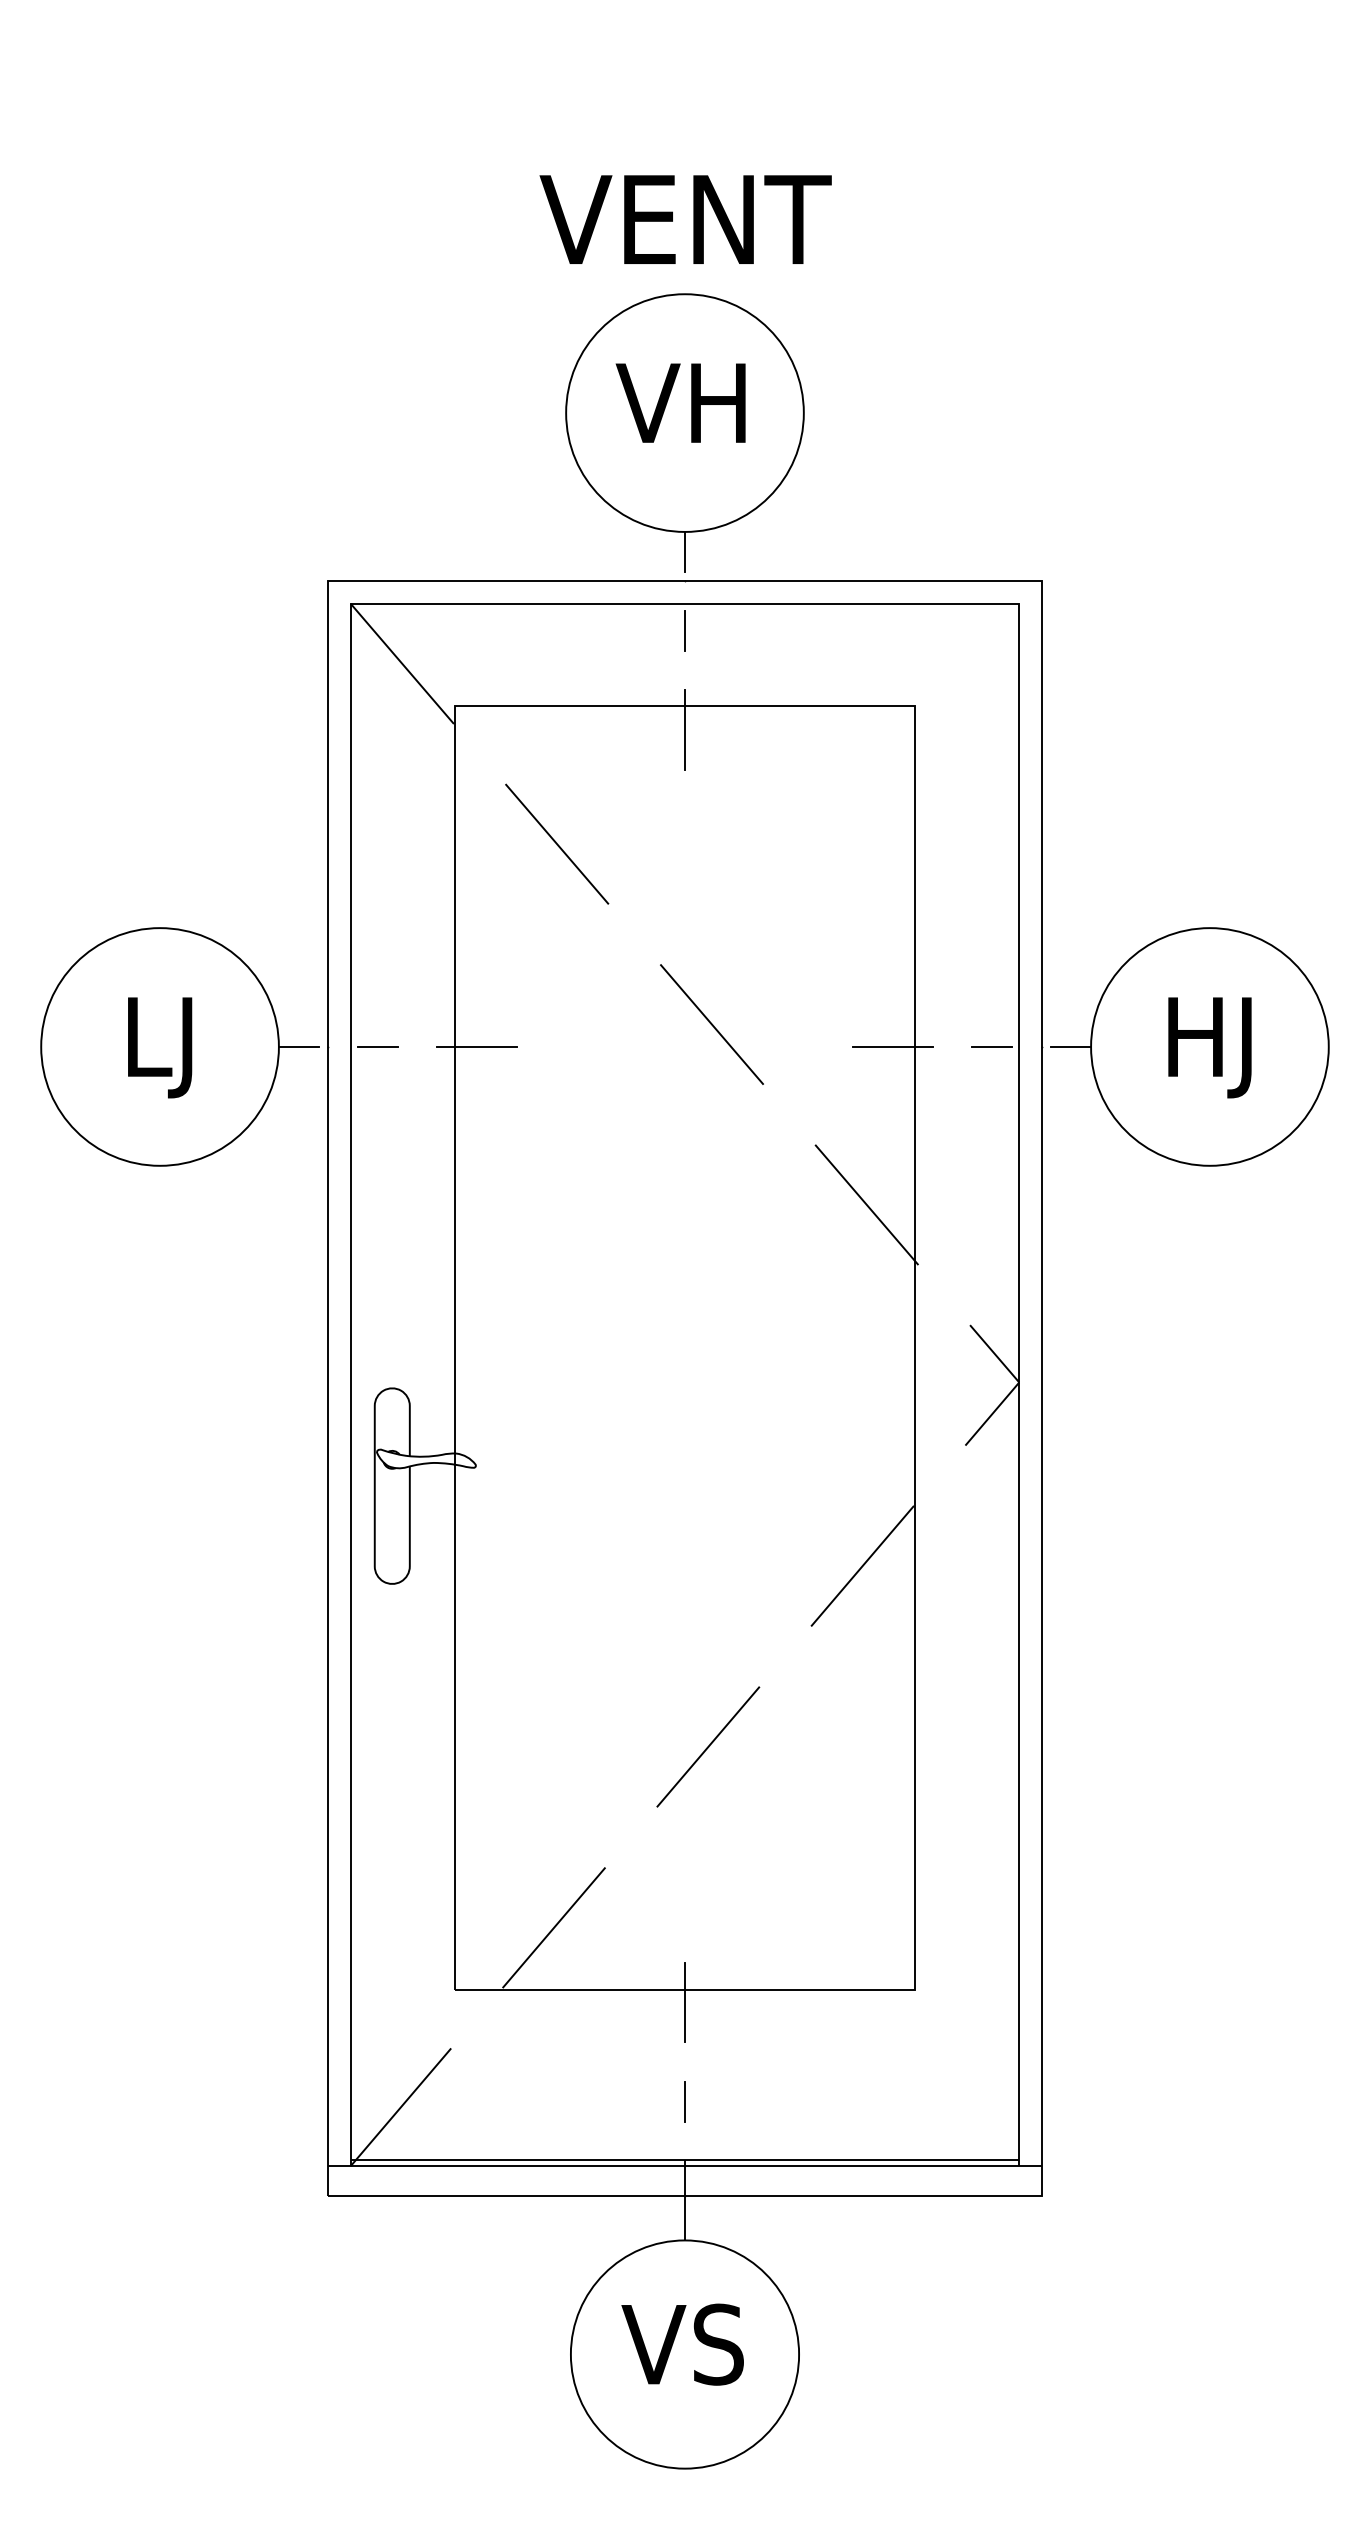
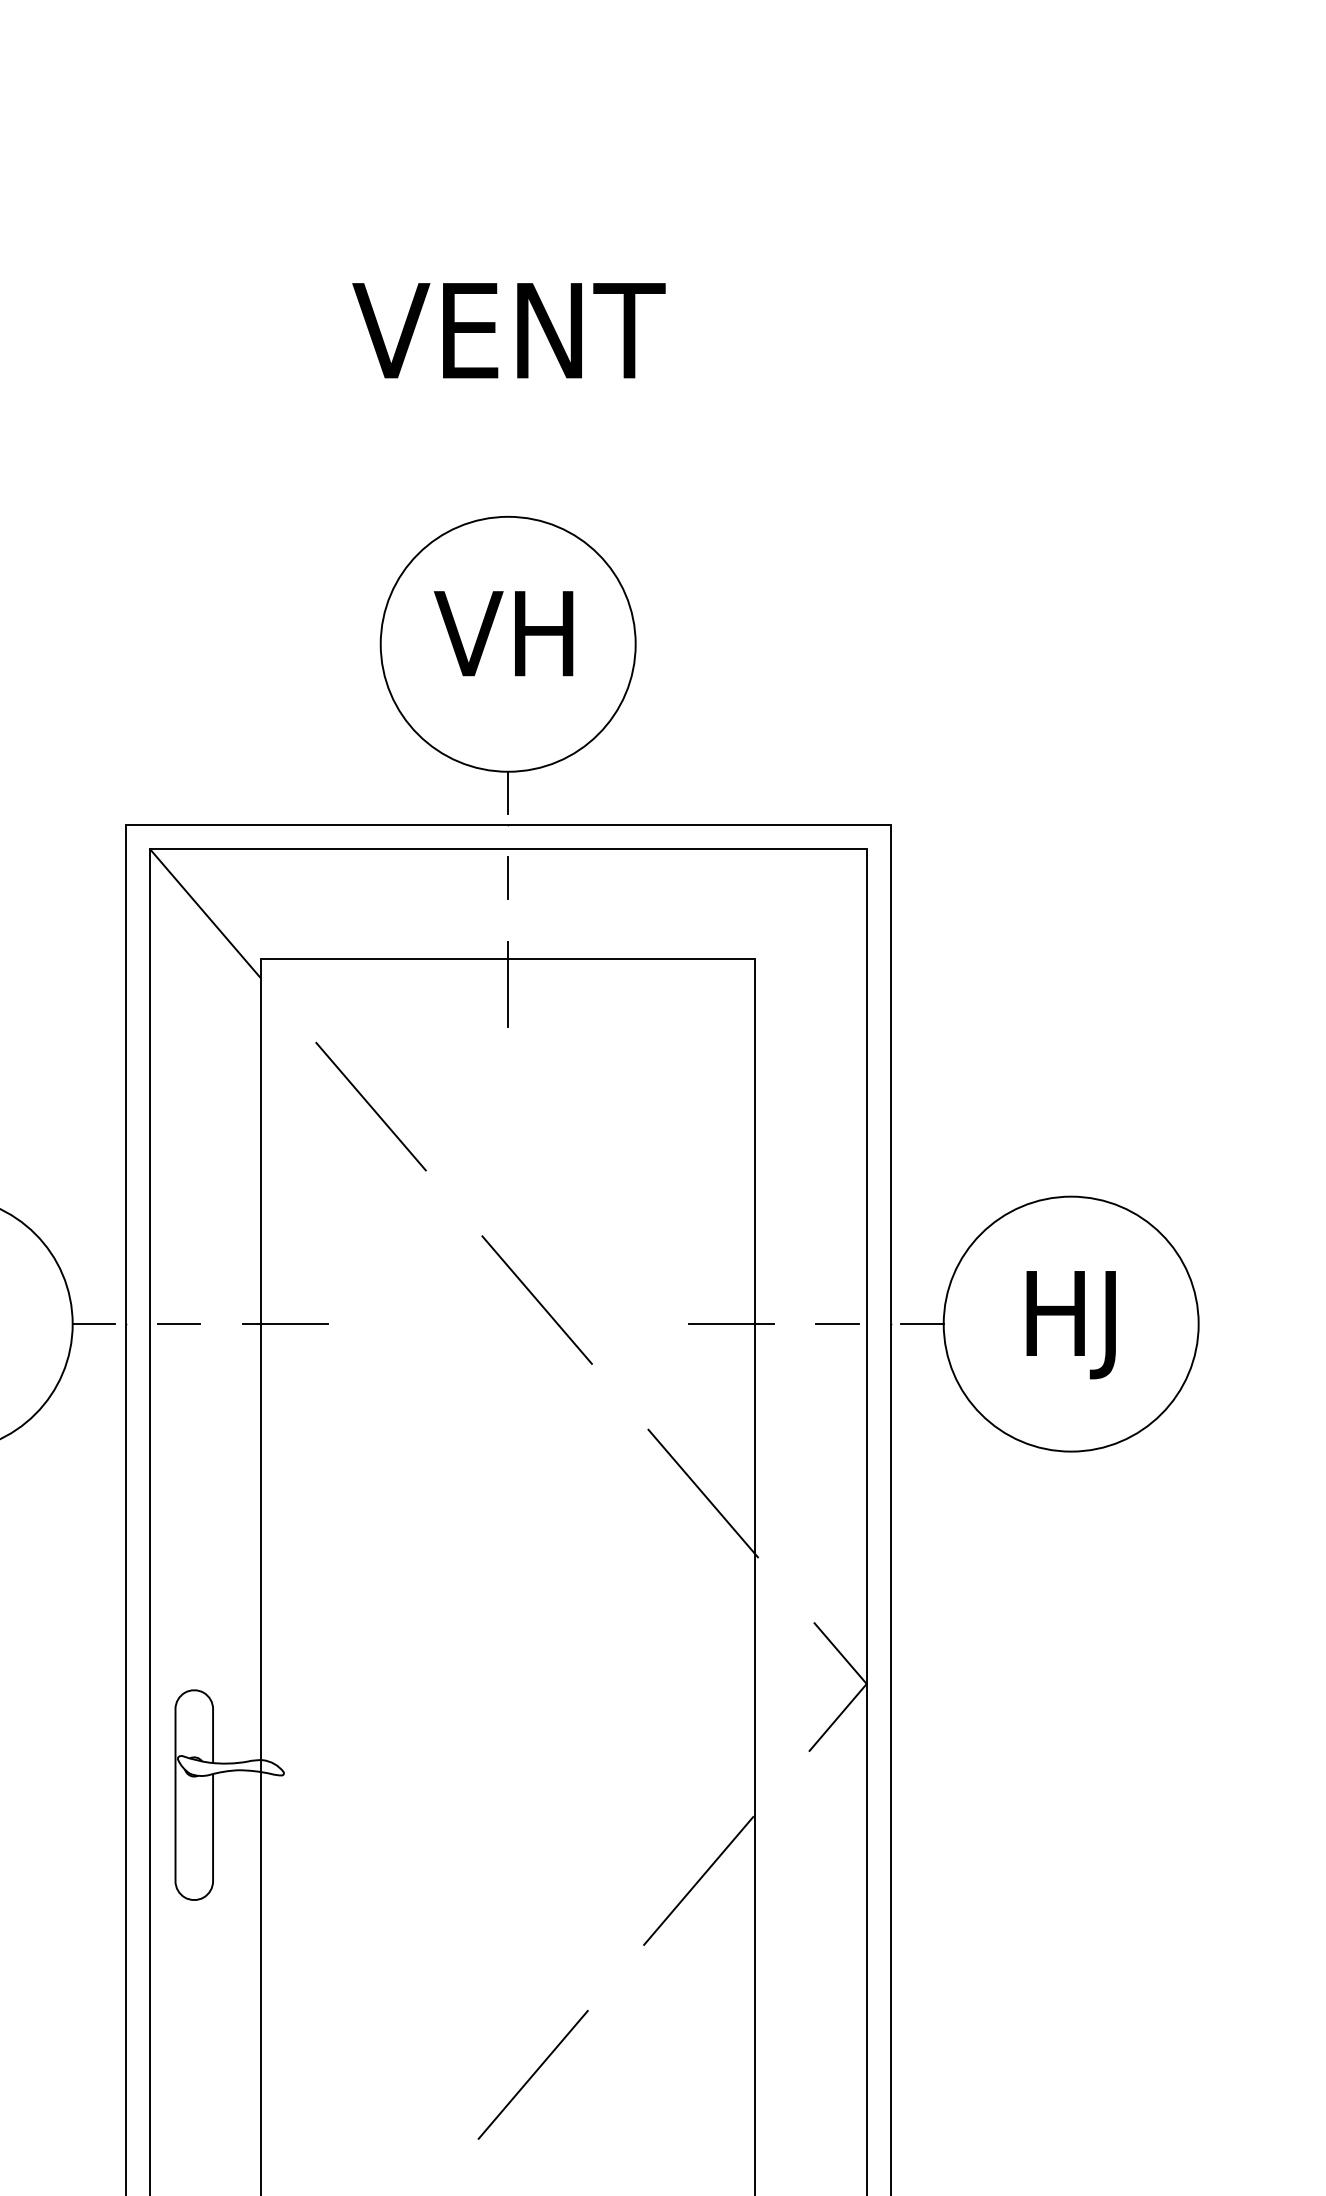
text: (685, 219) -> (508, 330), moved

